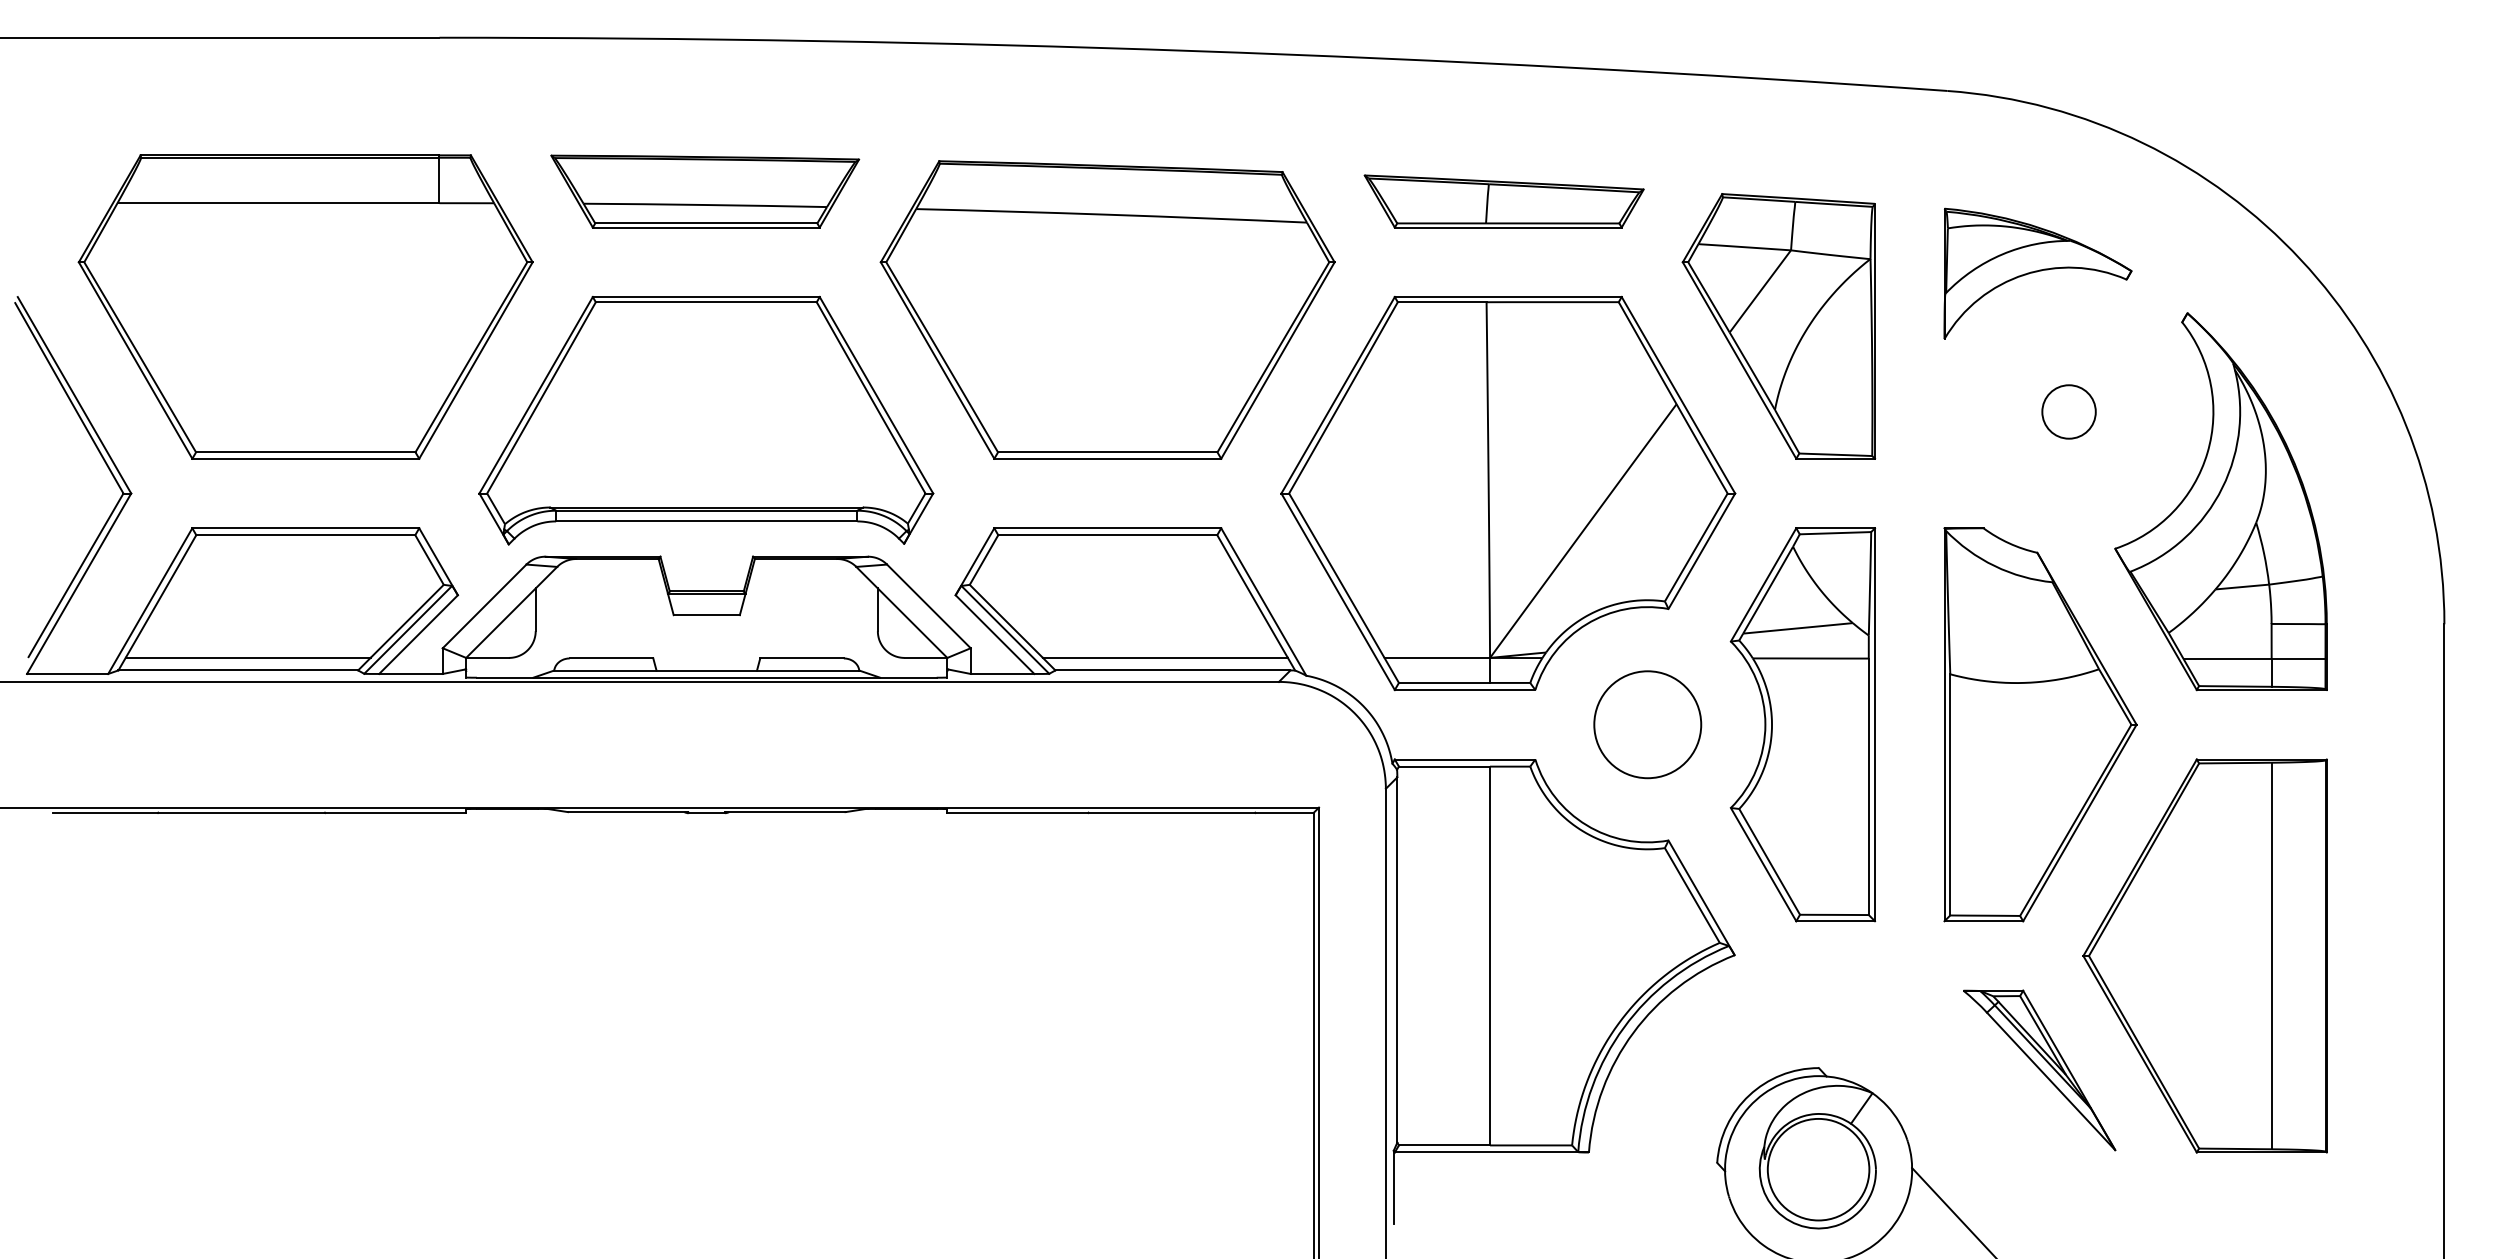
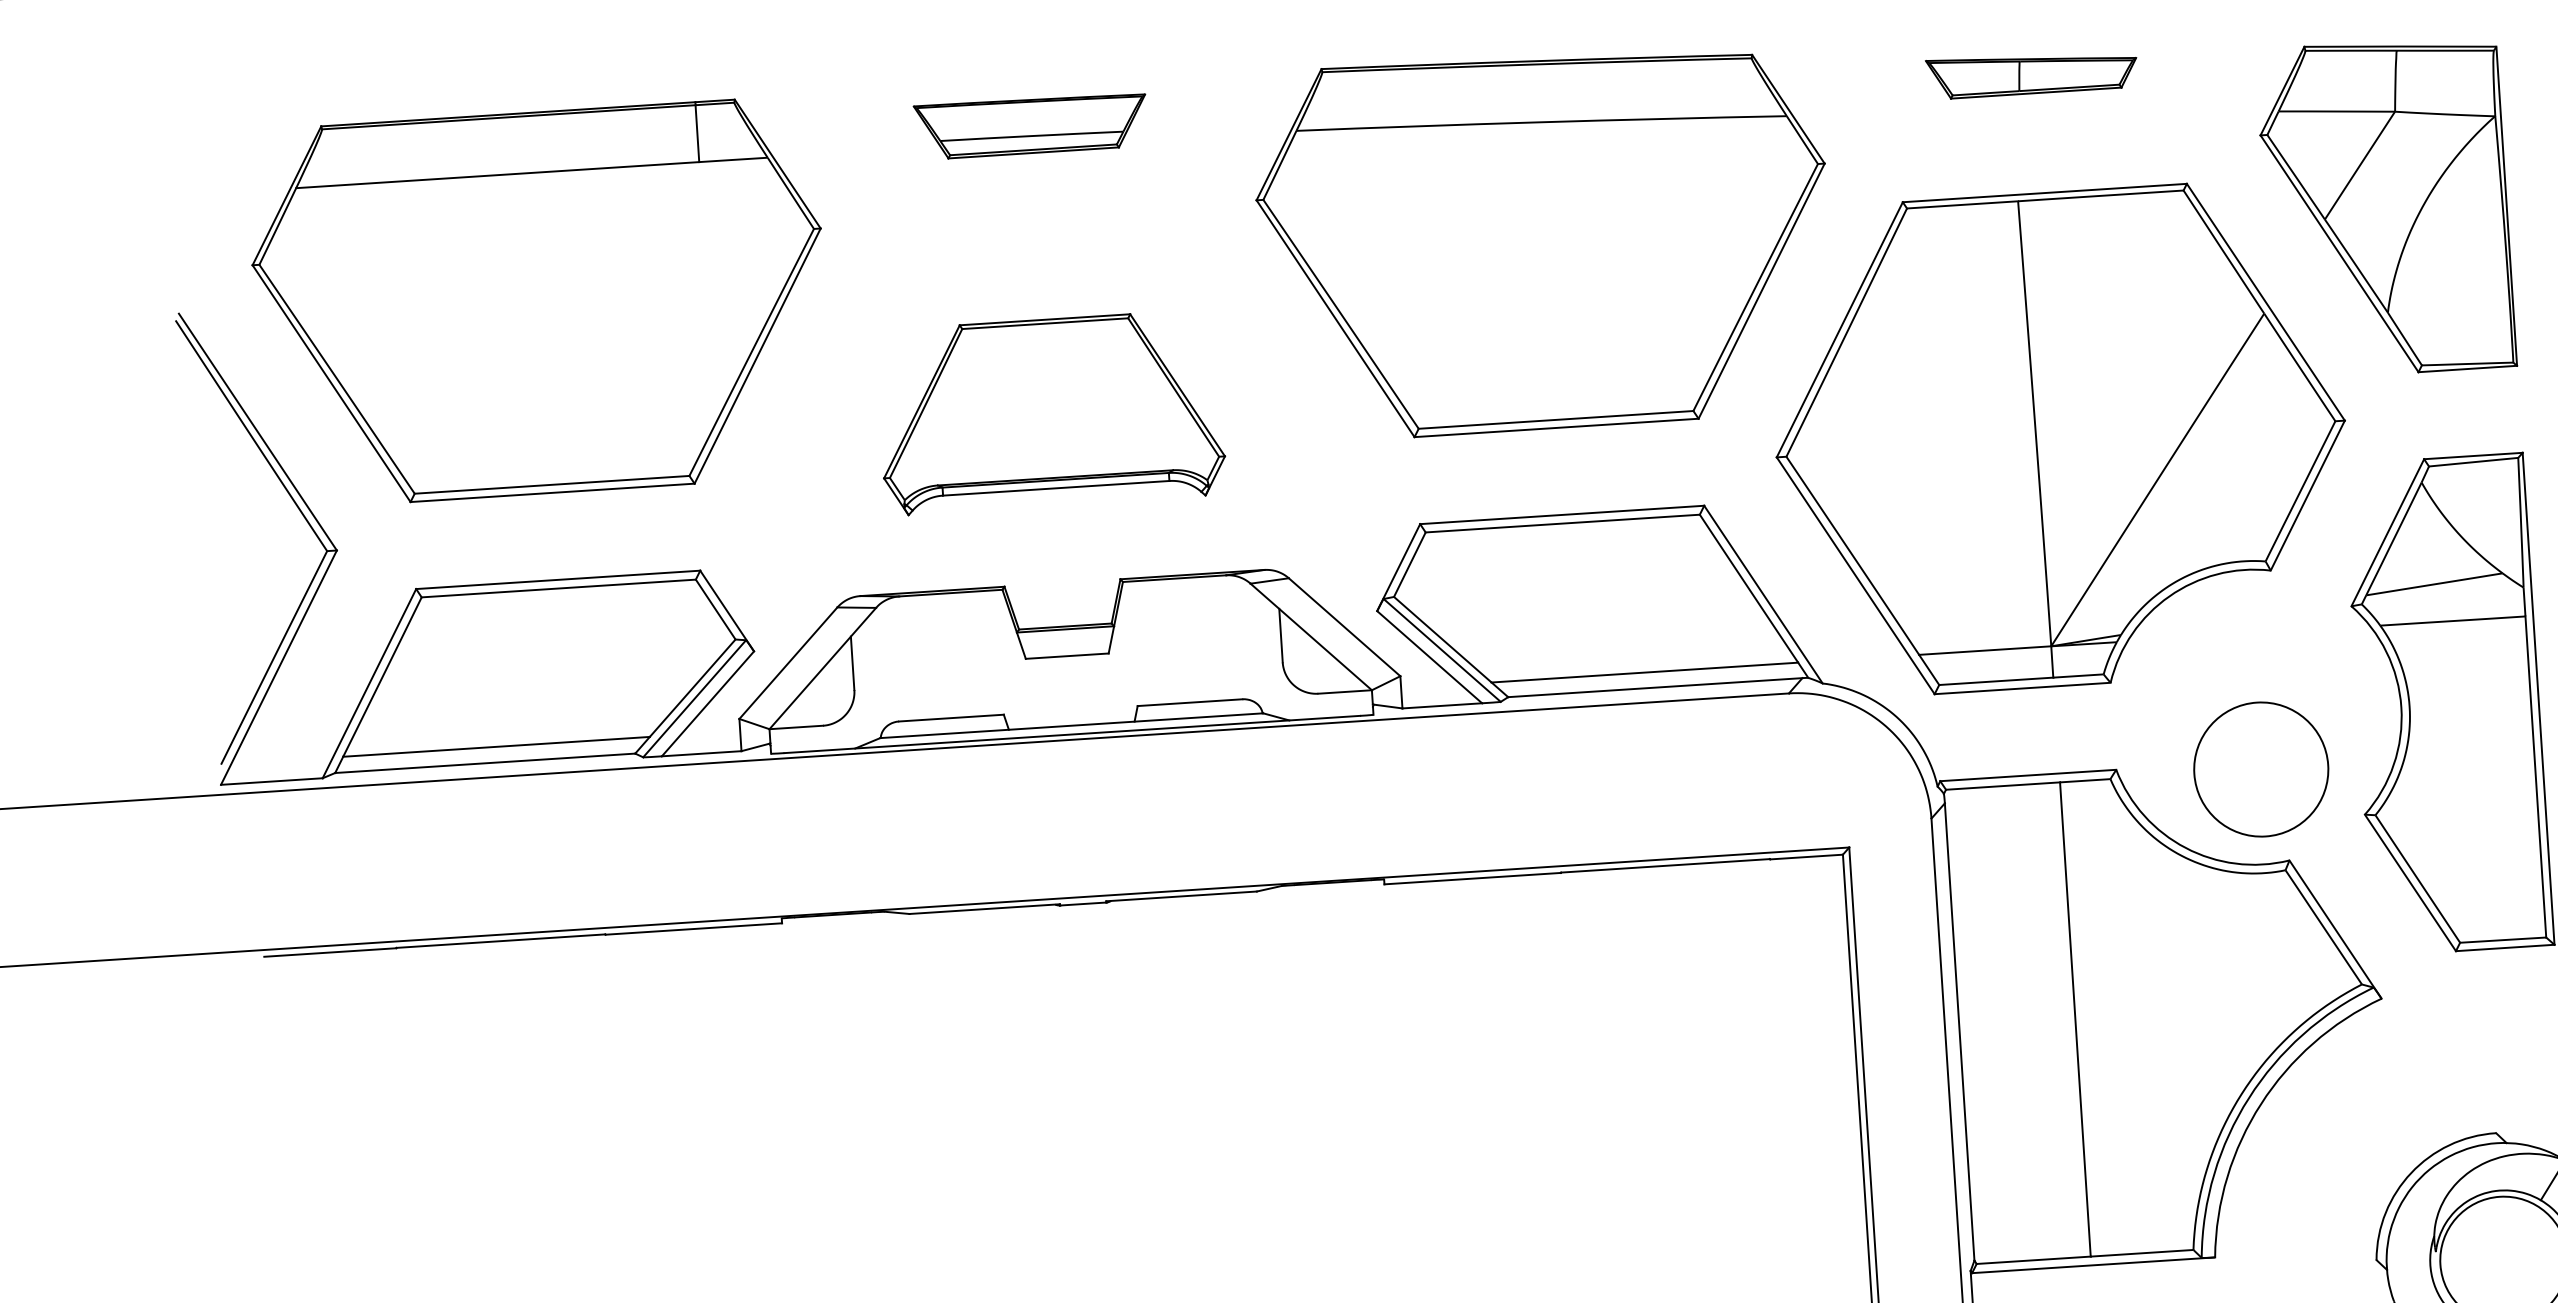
part: (705, 191) -> (1031, 125), size x0.6
part: (1503, 201) -> (2031, 73), size x0.6
part: (706, 420) -> (1051, 412), size x0.6
circle: (1647, 724) -> (2260, 769), moved

